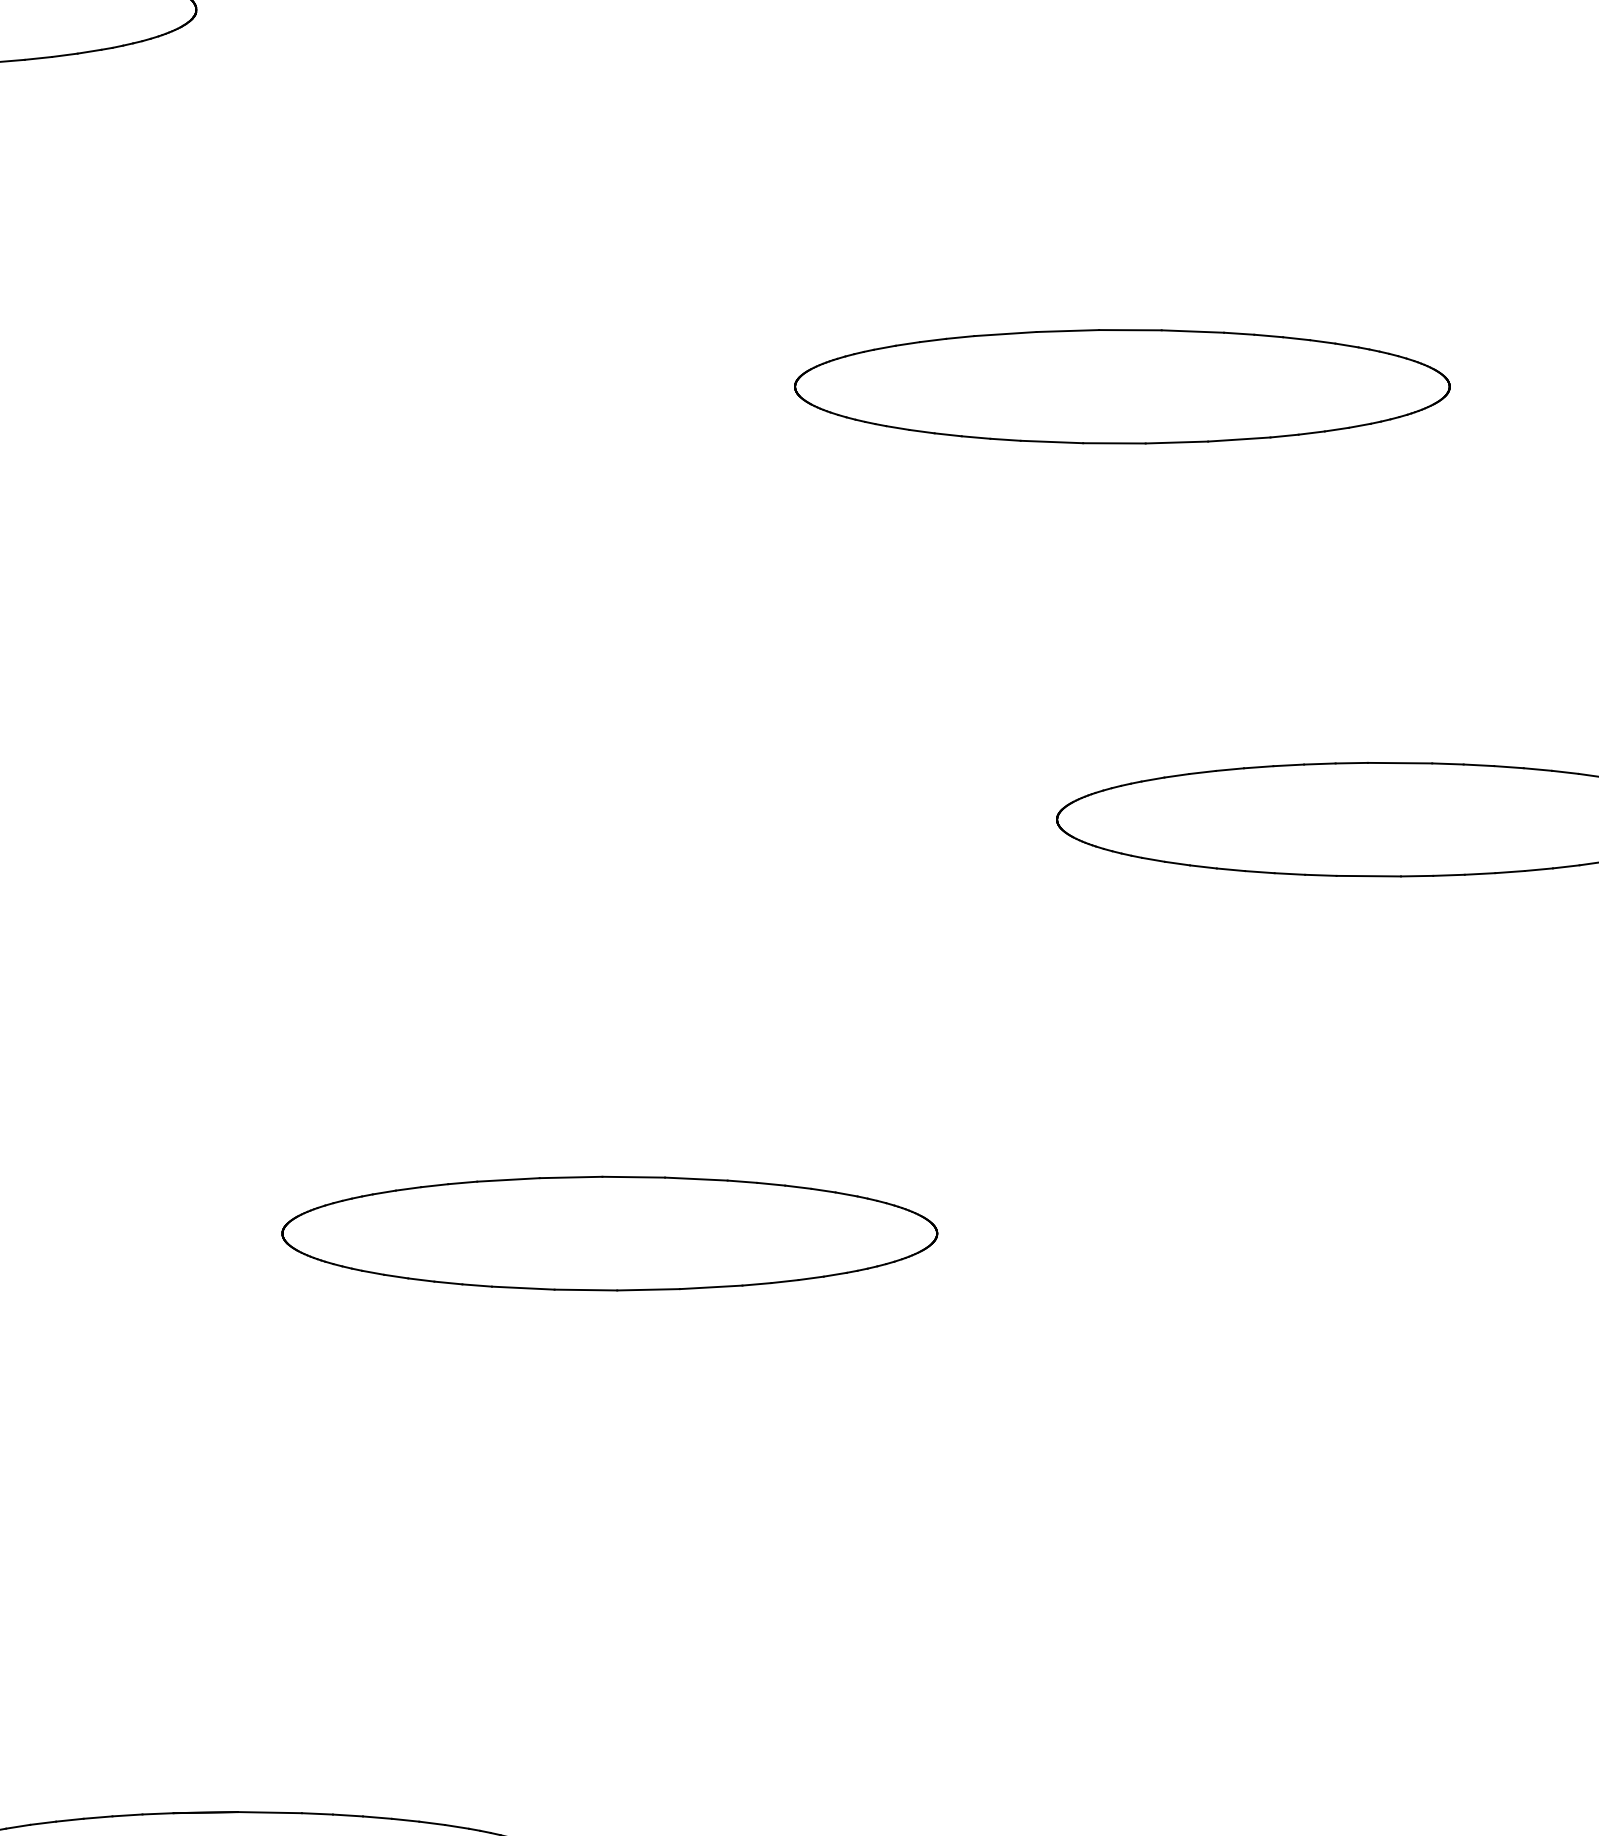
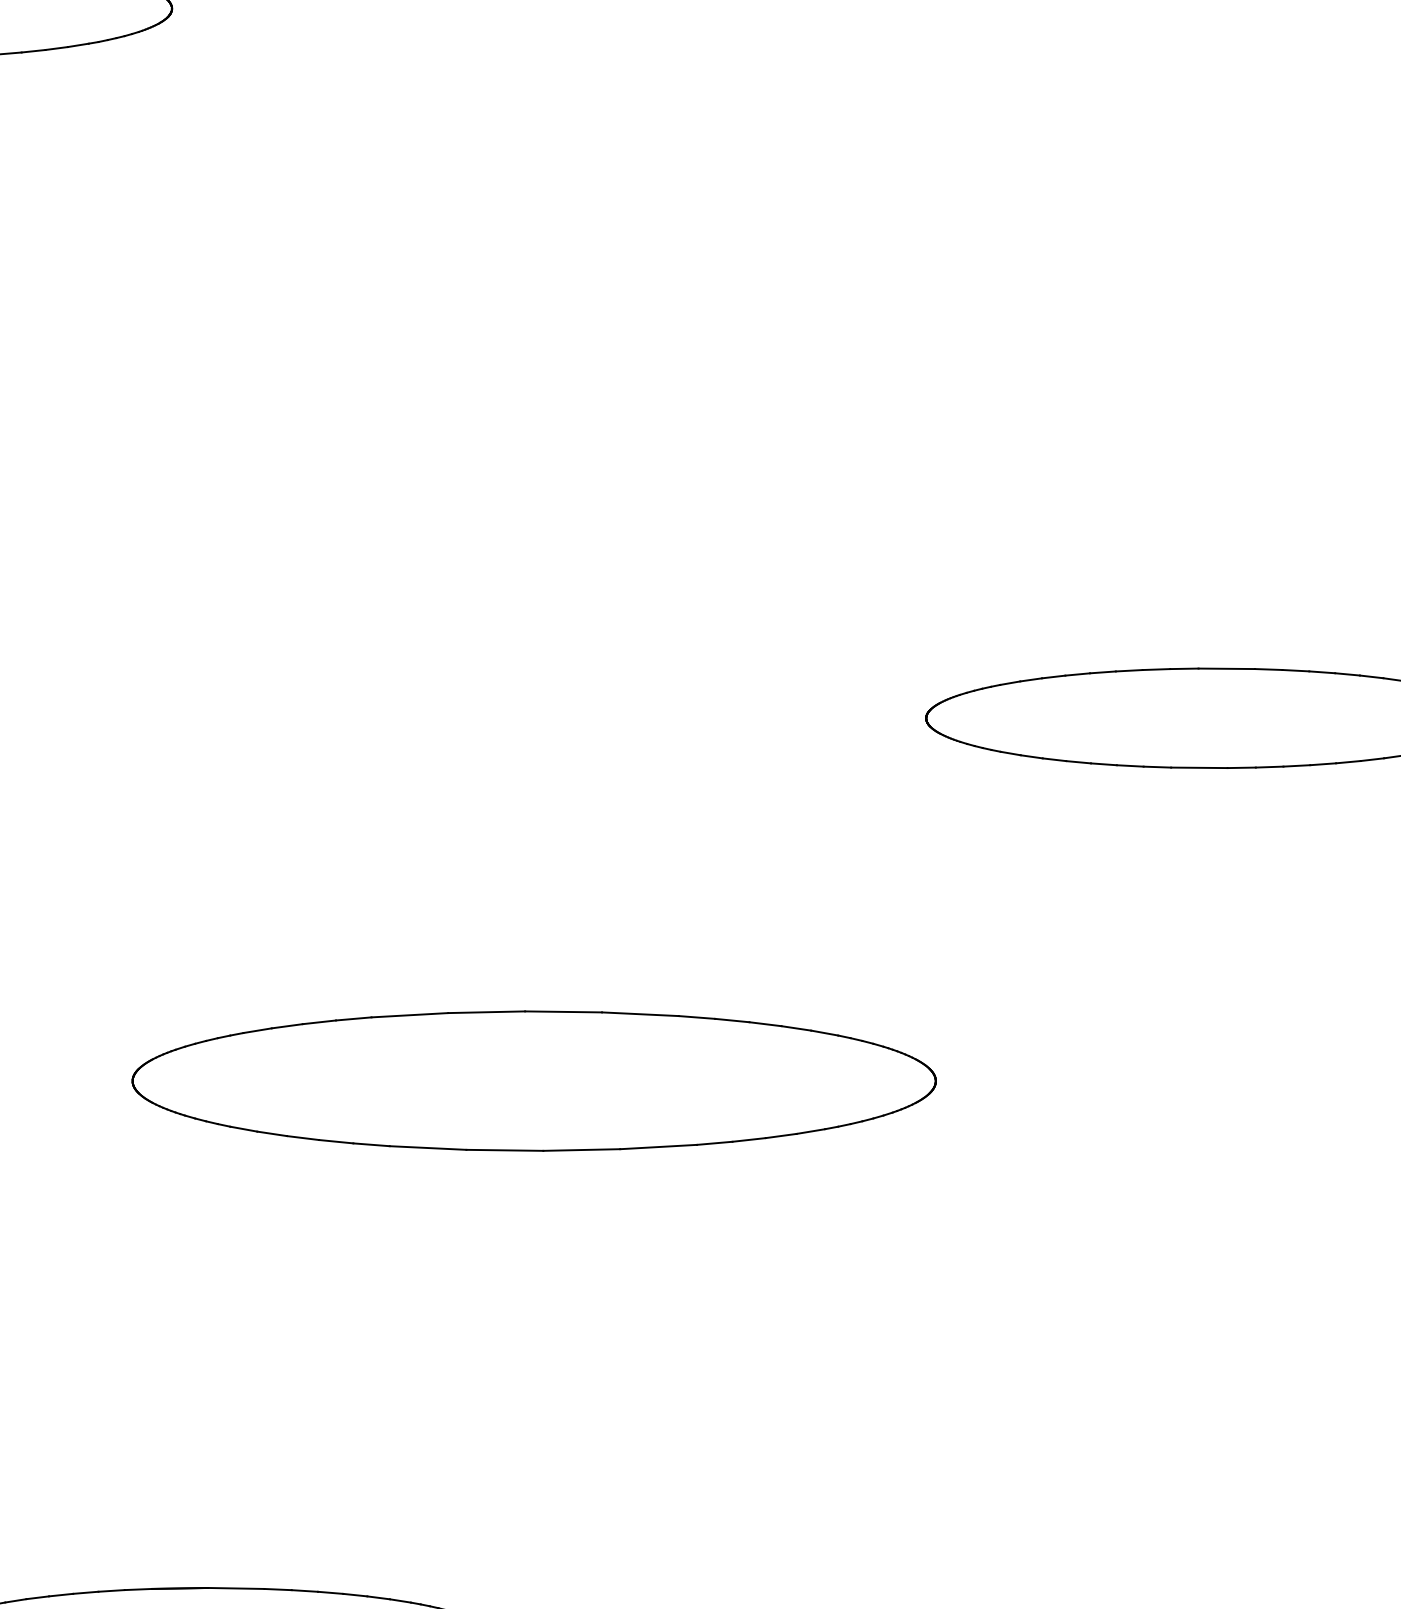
part: (1122, 386) -> (983, 338), removed
part: (609, 1233) -> (534, 1080), size x1.4

